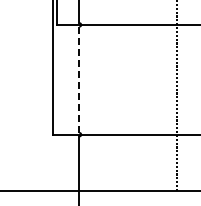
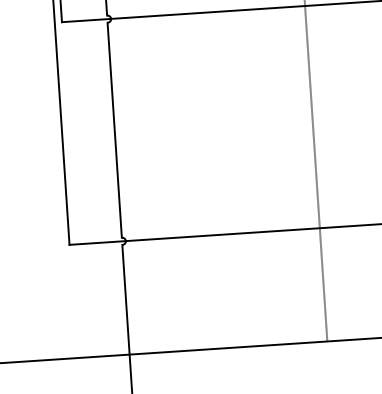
line: (79, 80) -> (115, 131), dashed -> solid

